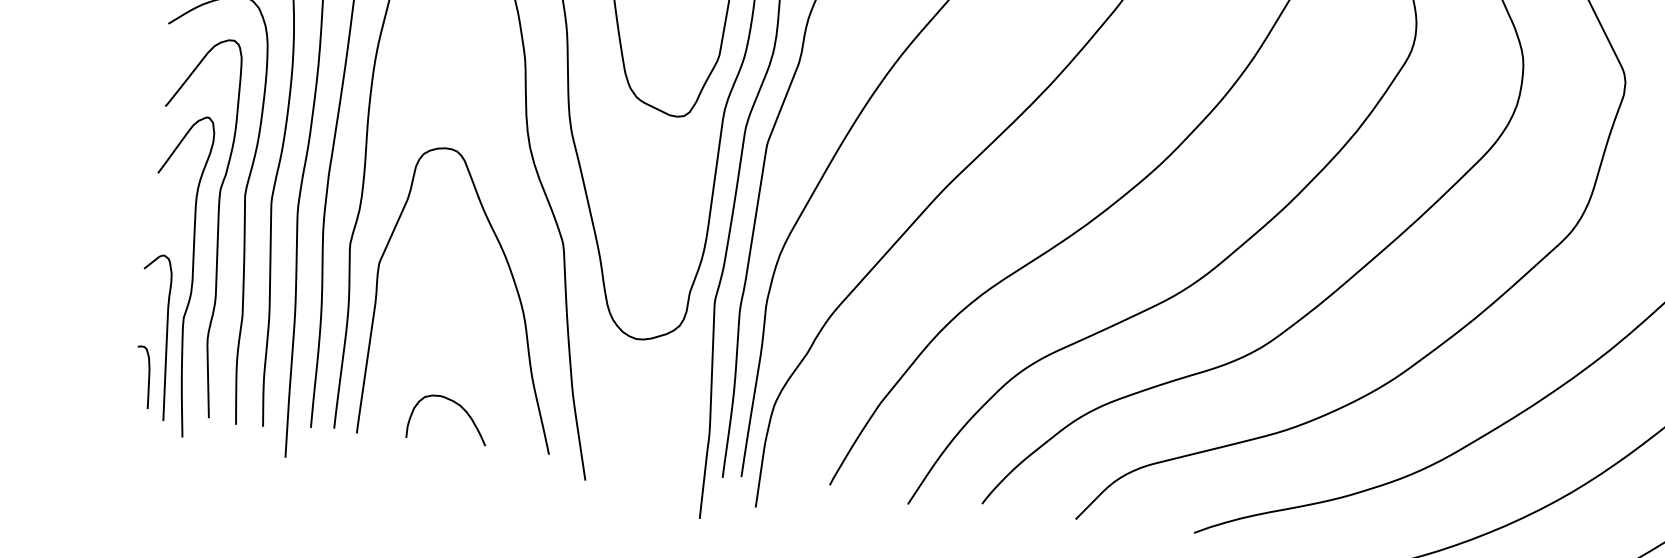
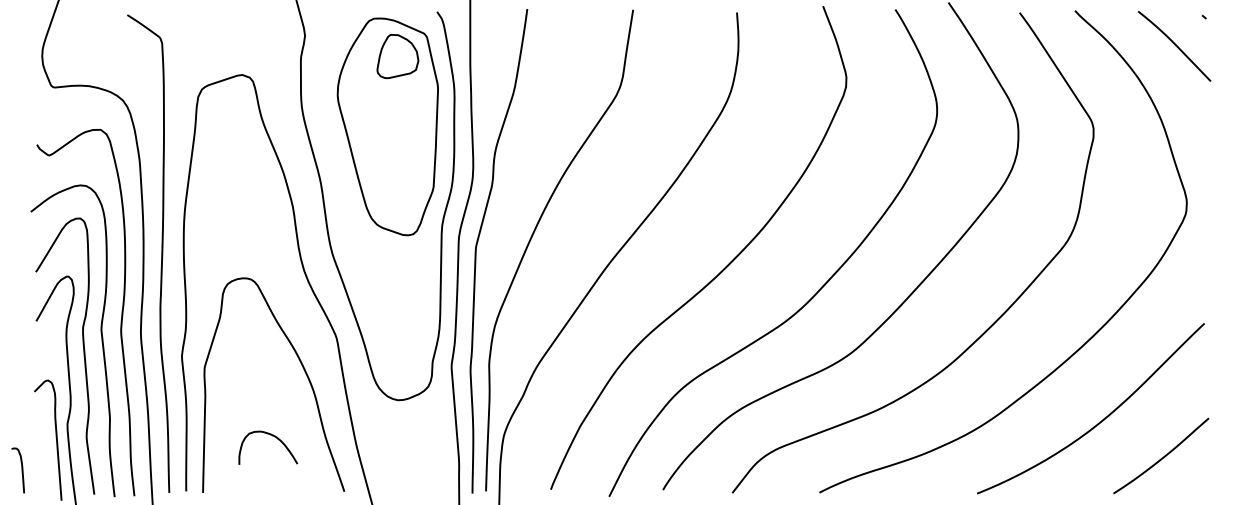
curve: (147, 377) -> (21, 470), moved
curve: (458, 406) -> (274, 437), moved

